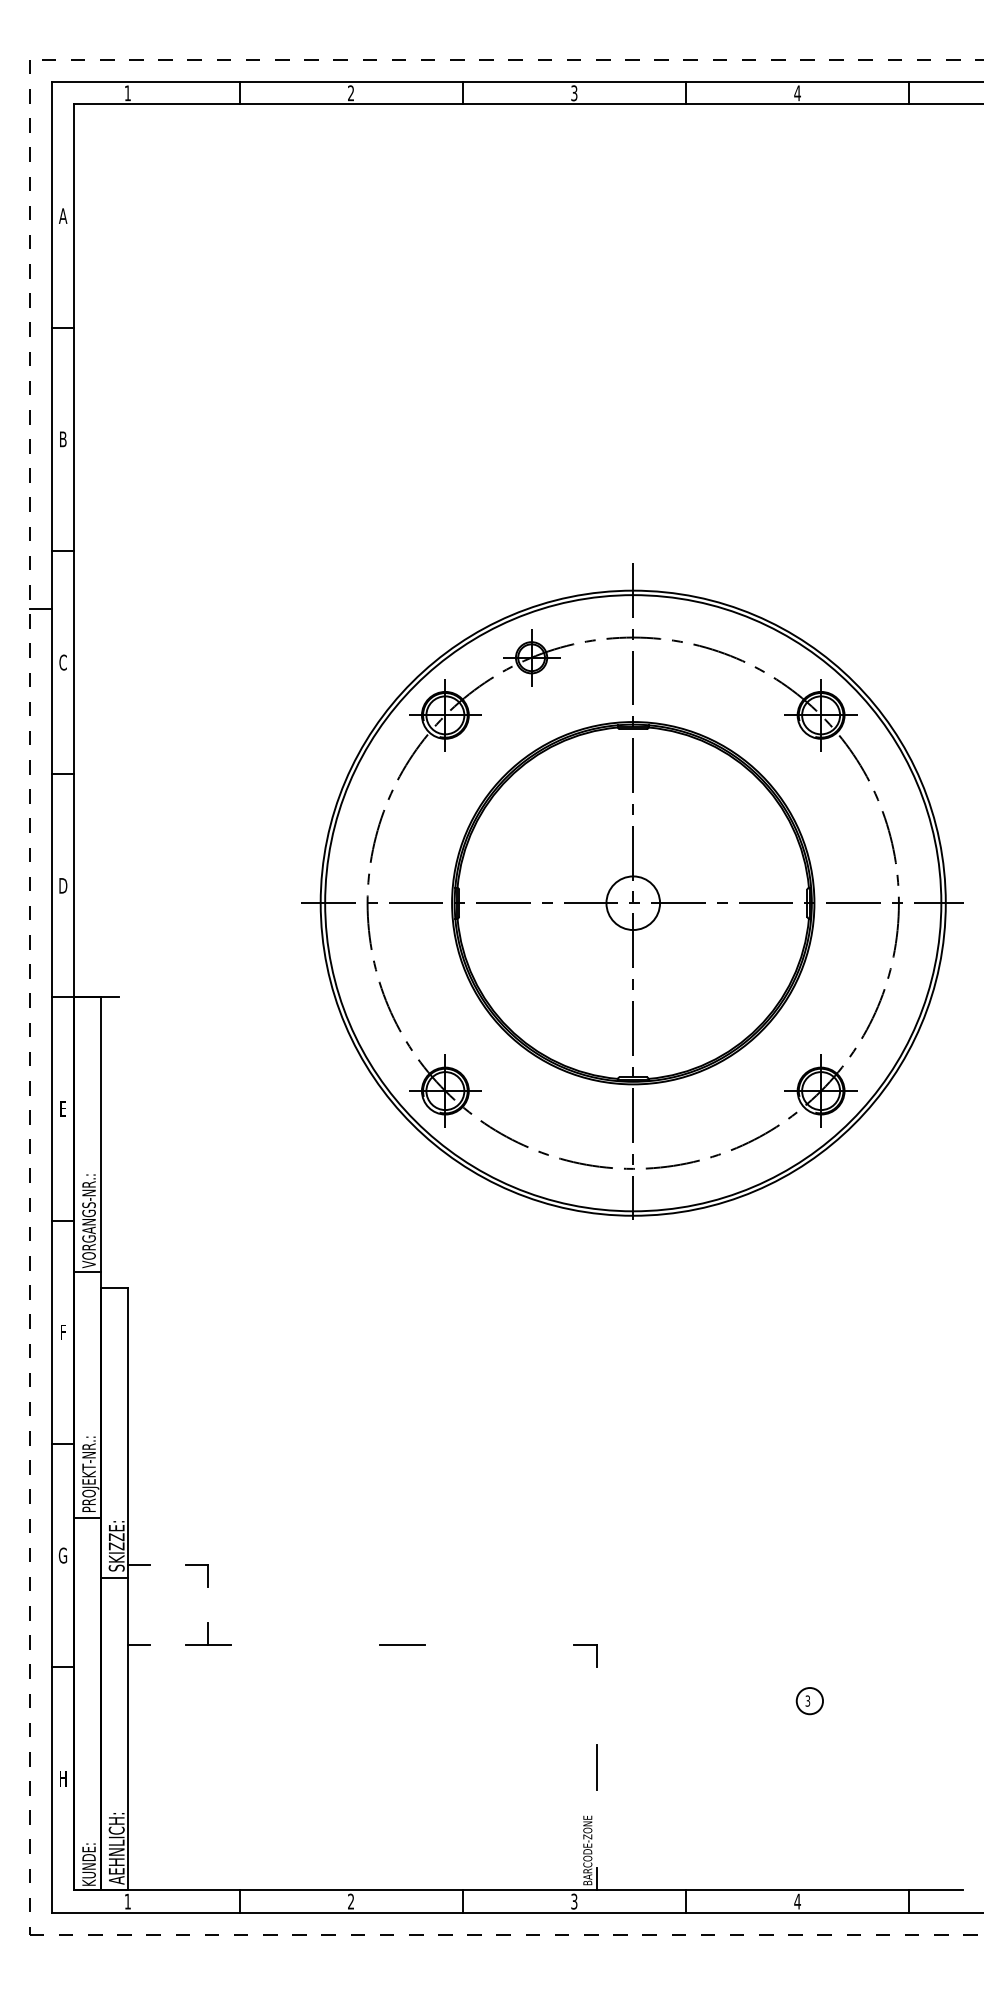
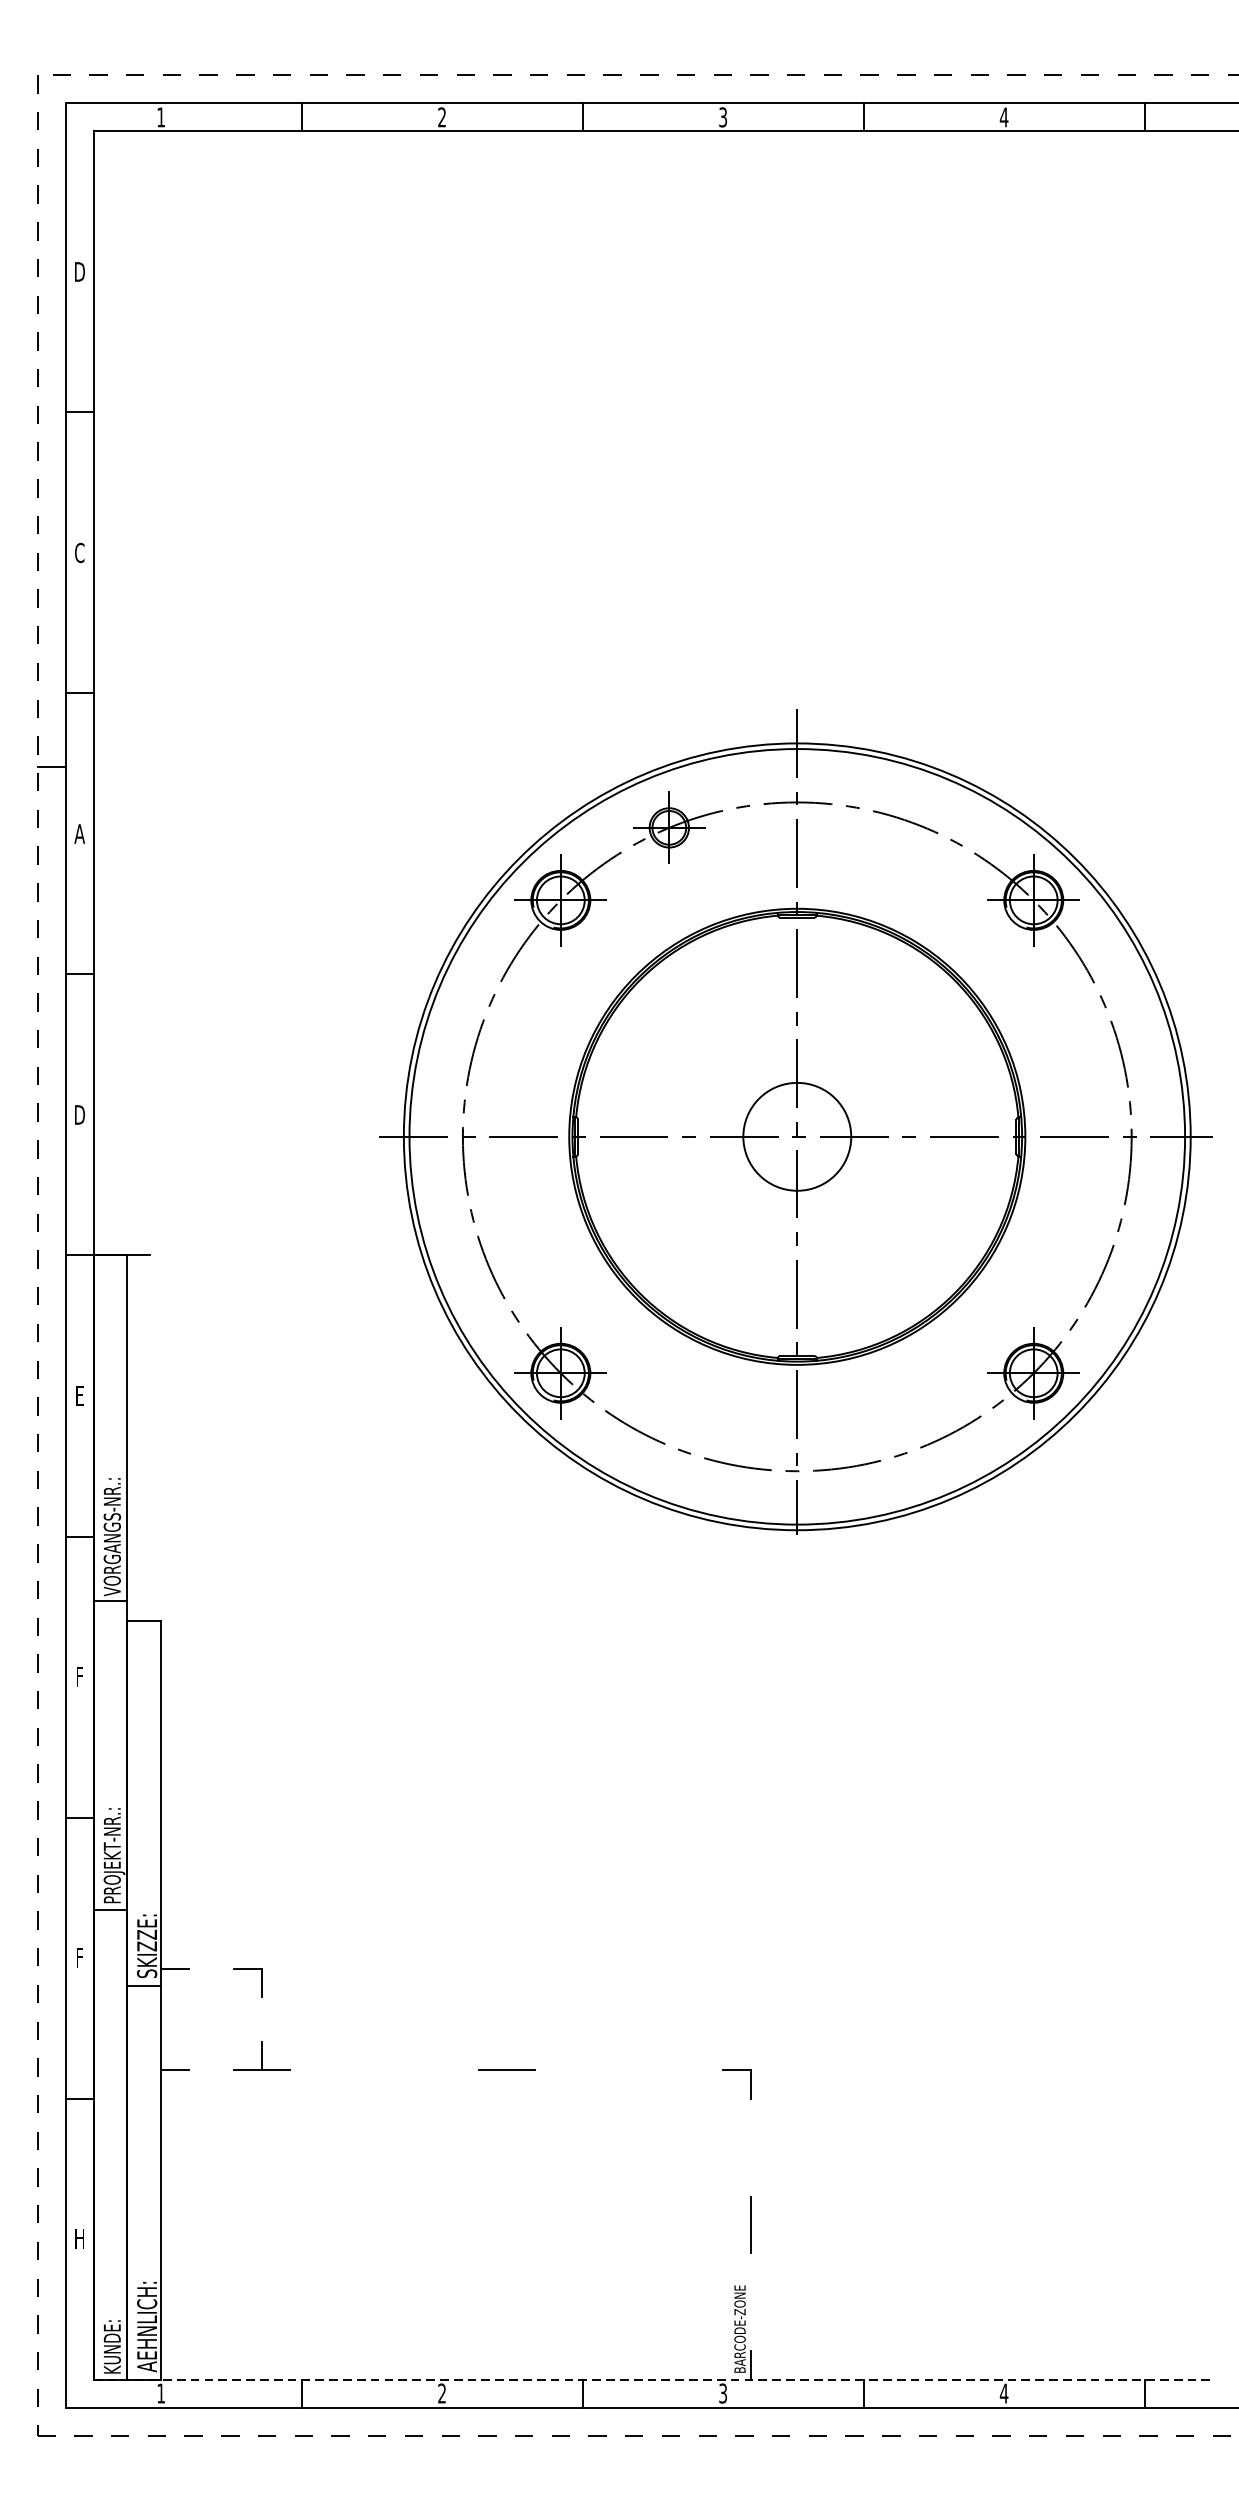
text: (63, 215) -> (80, 271), A -> D
text: (62, 439) -> (78, 553), B -> C
text: (63, 662) -> (80, 833), C -> A
circle: (633, 903) -> (797, 1137), size x1.6
text: (62, 1555) -> (78, 1957), G -> F
part: (809, 1701) -> (1019, 2141), removed
line: (519, 1890) -> (654, 2379), solid -> dashed

